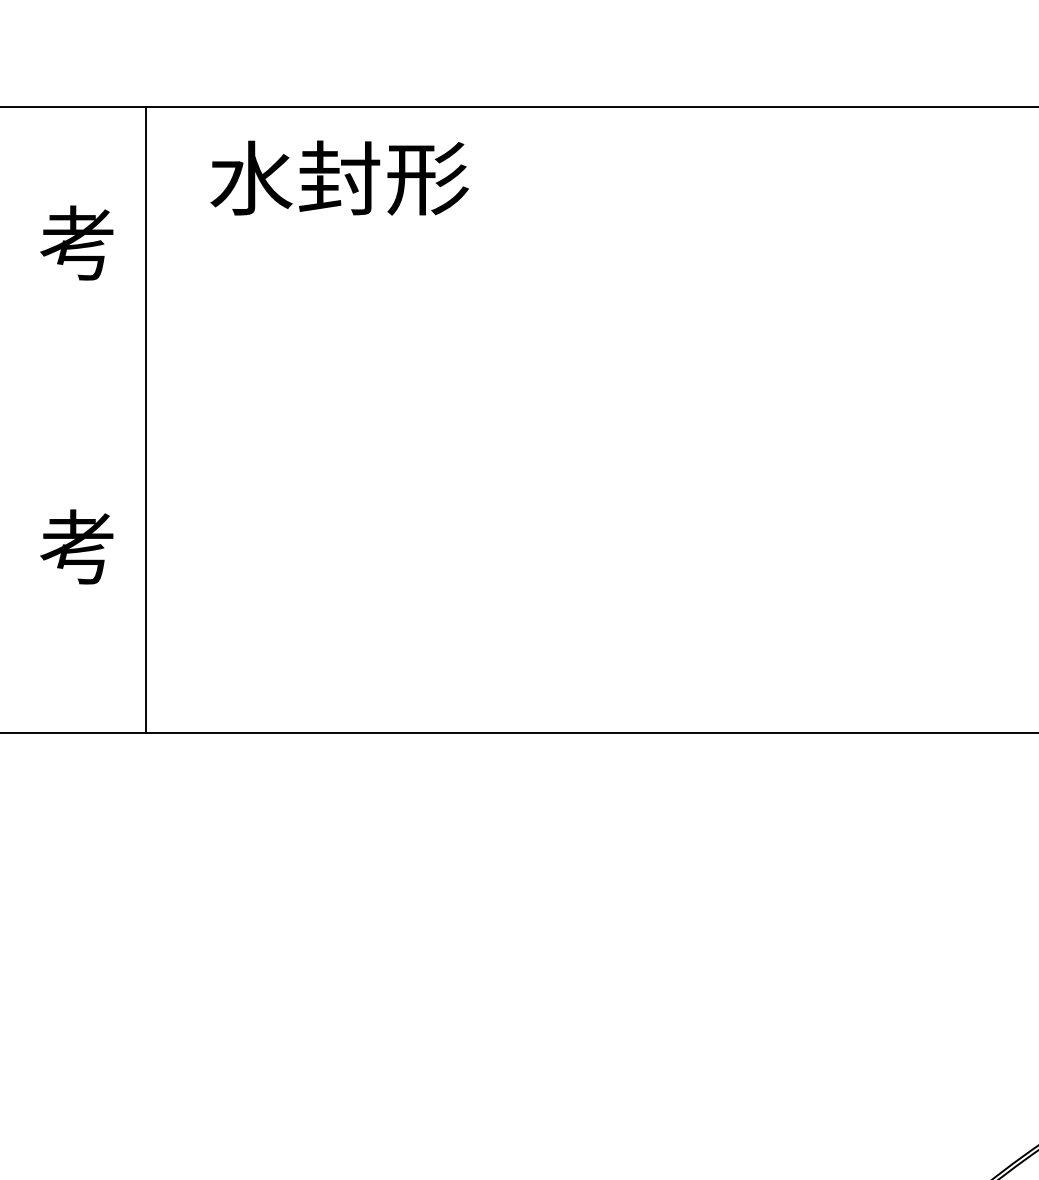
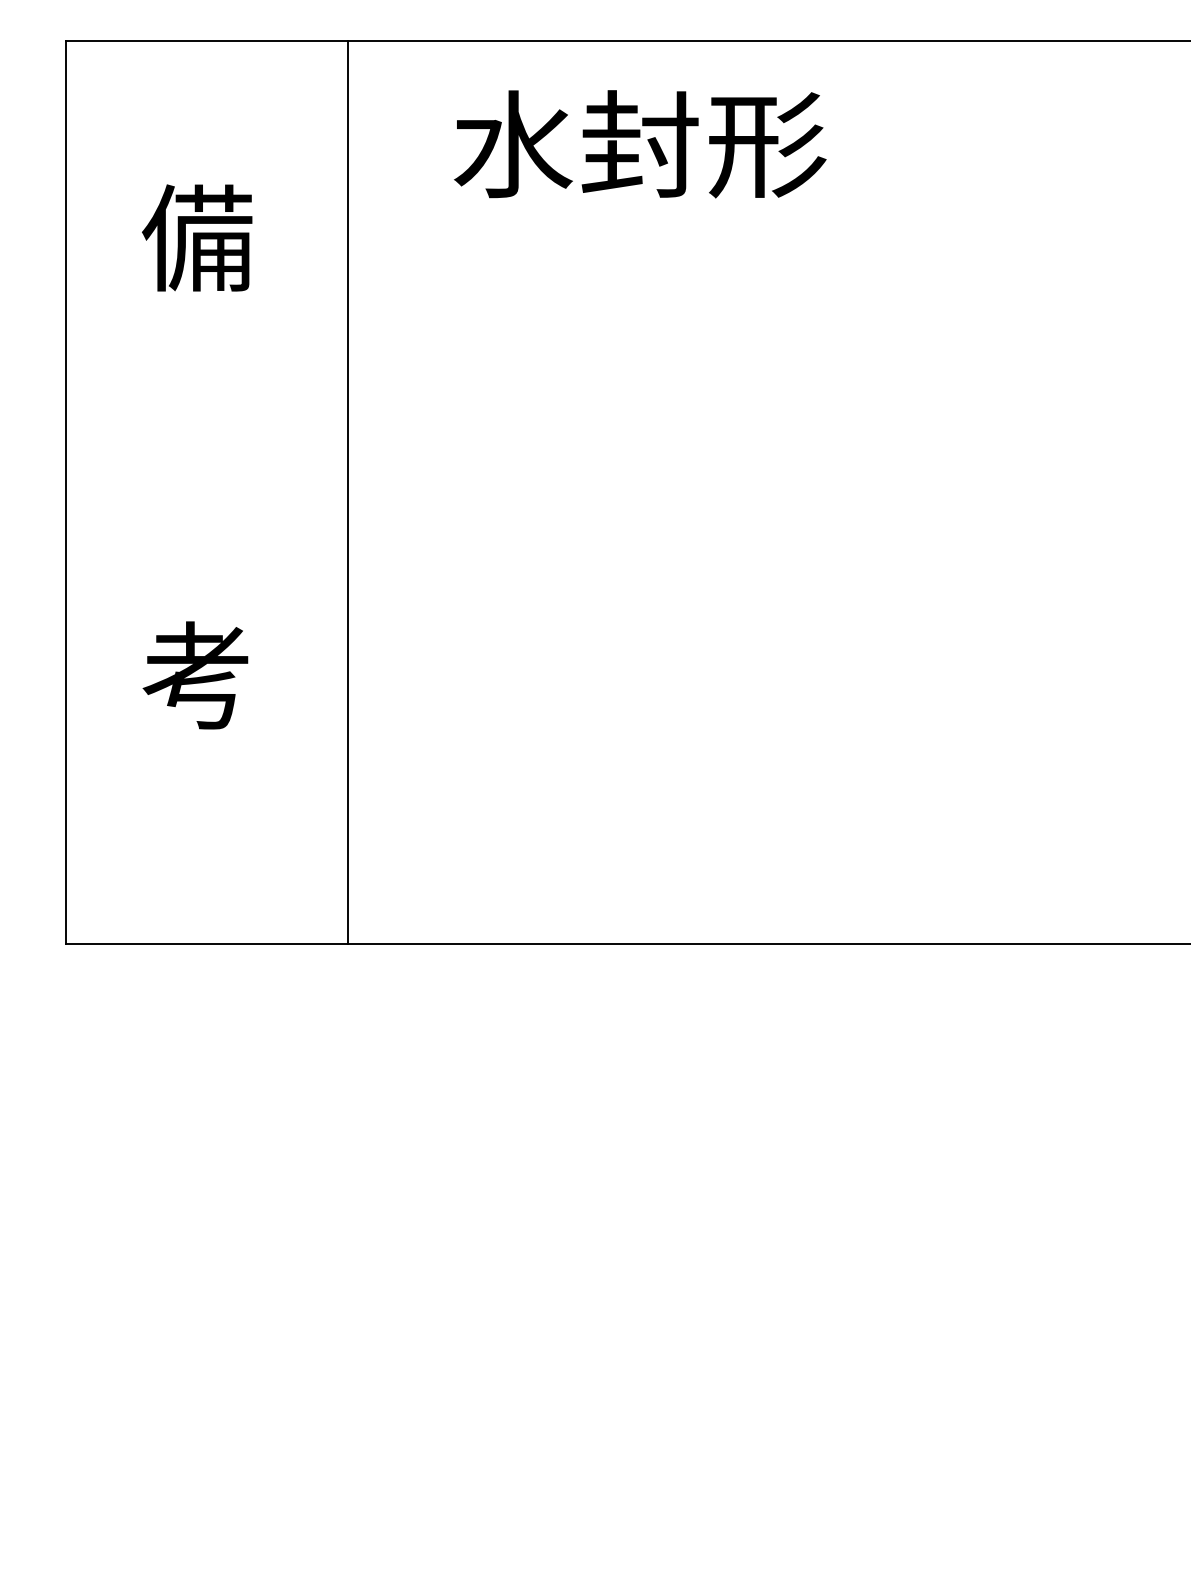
text: (339, 177) -> (640, 143), moved
text: (77, 242) -> (196, 236), 考 -> 備
line: (145, 419) -> (347, 491), moved

